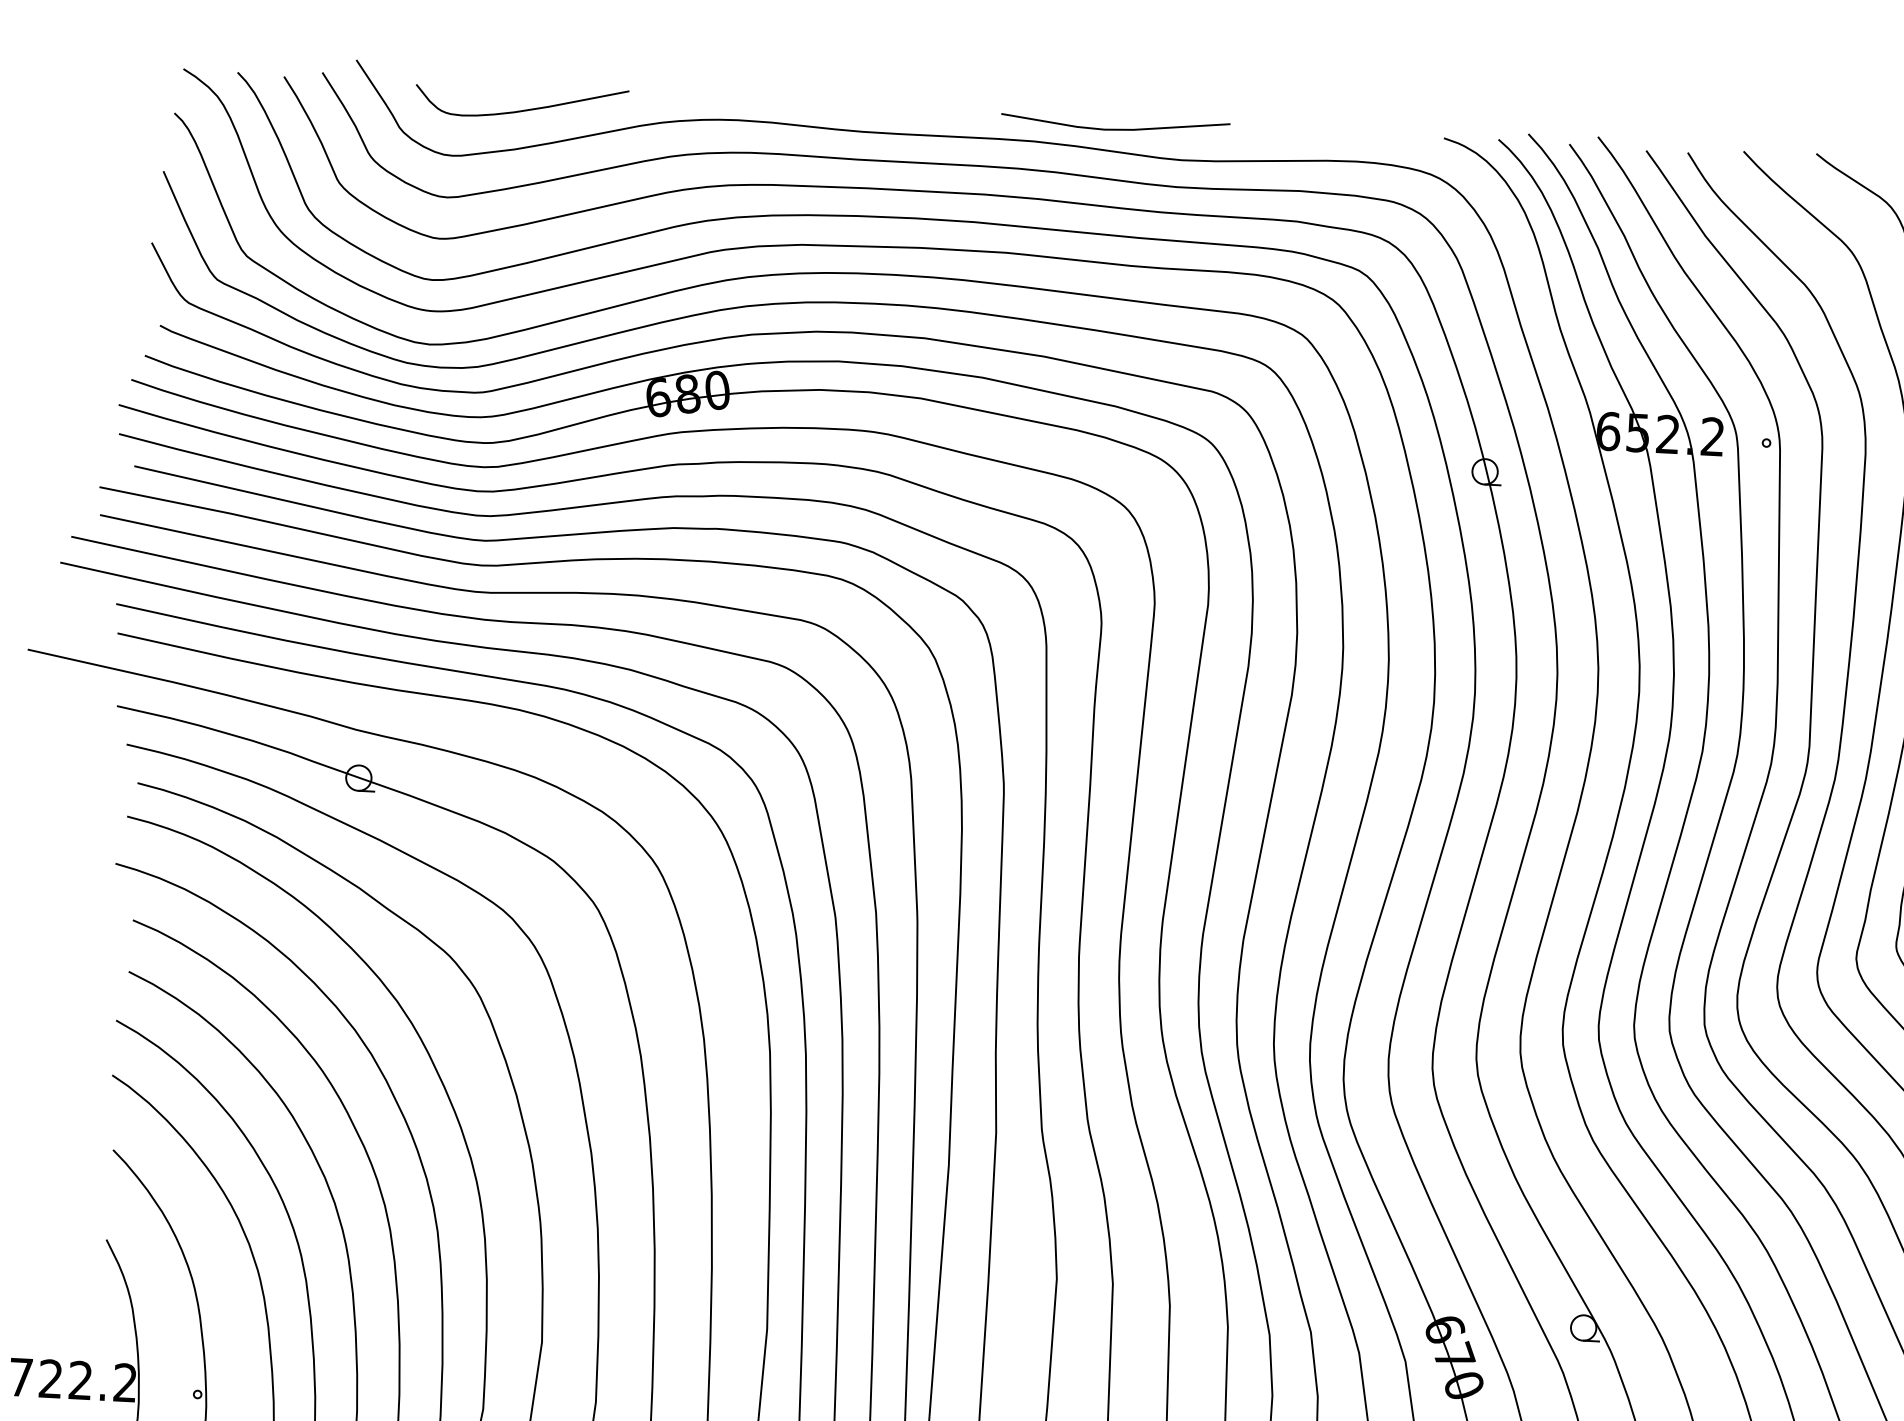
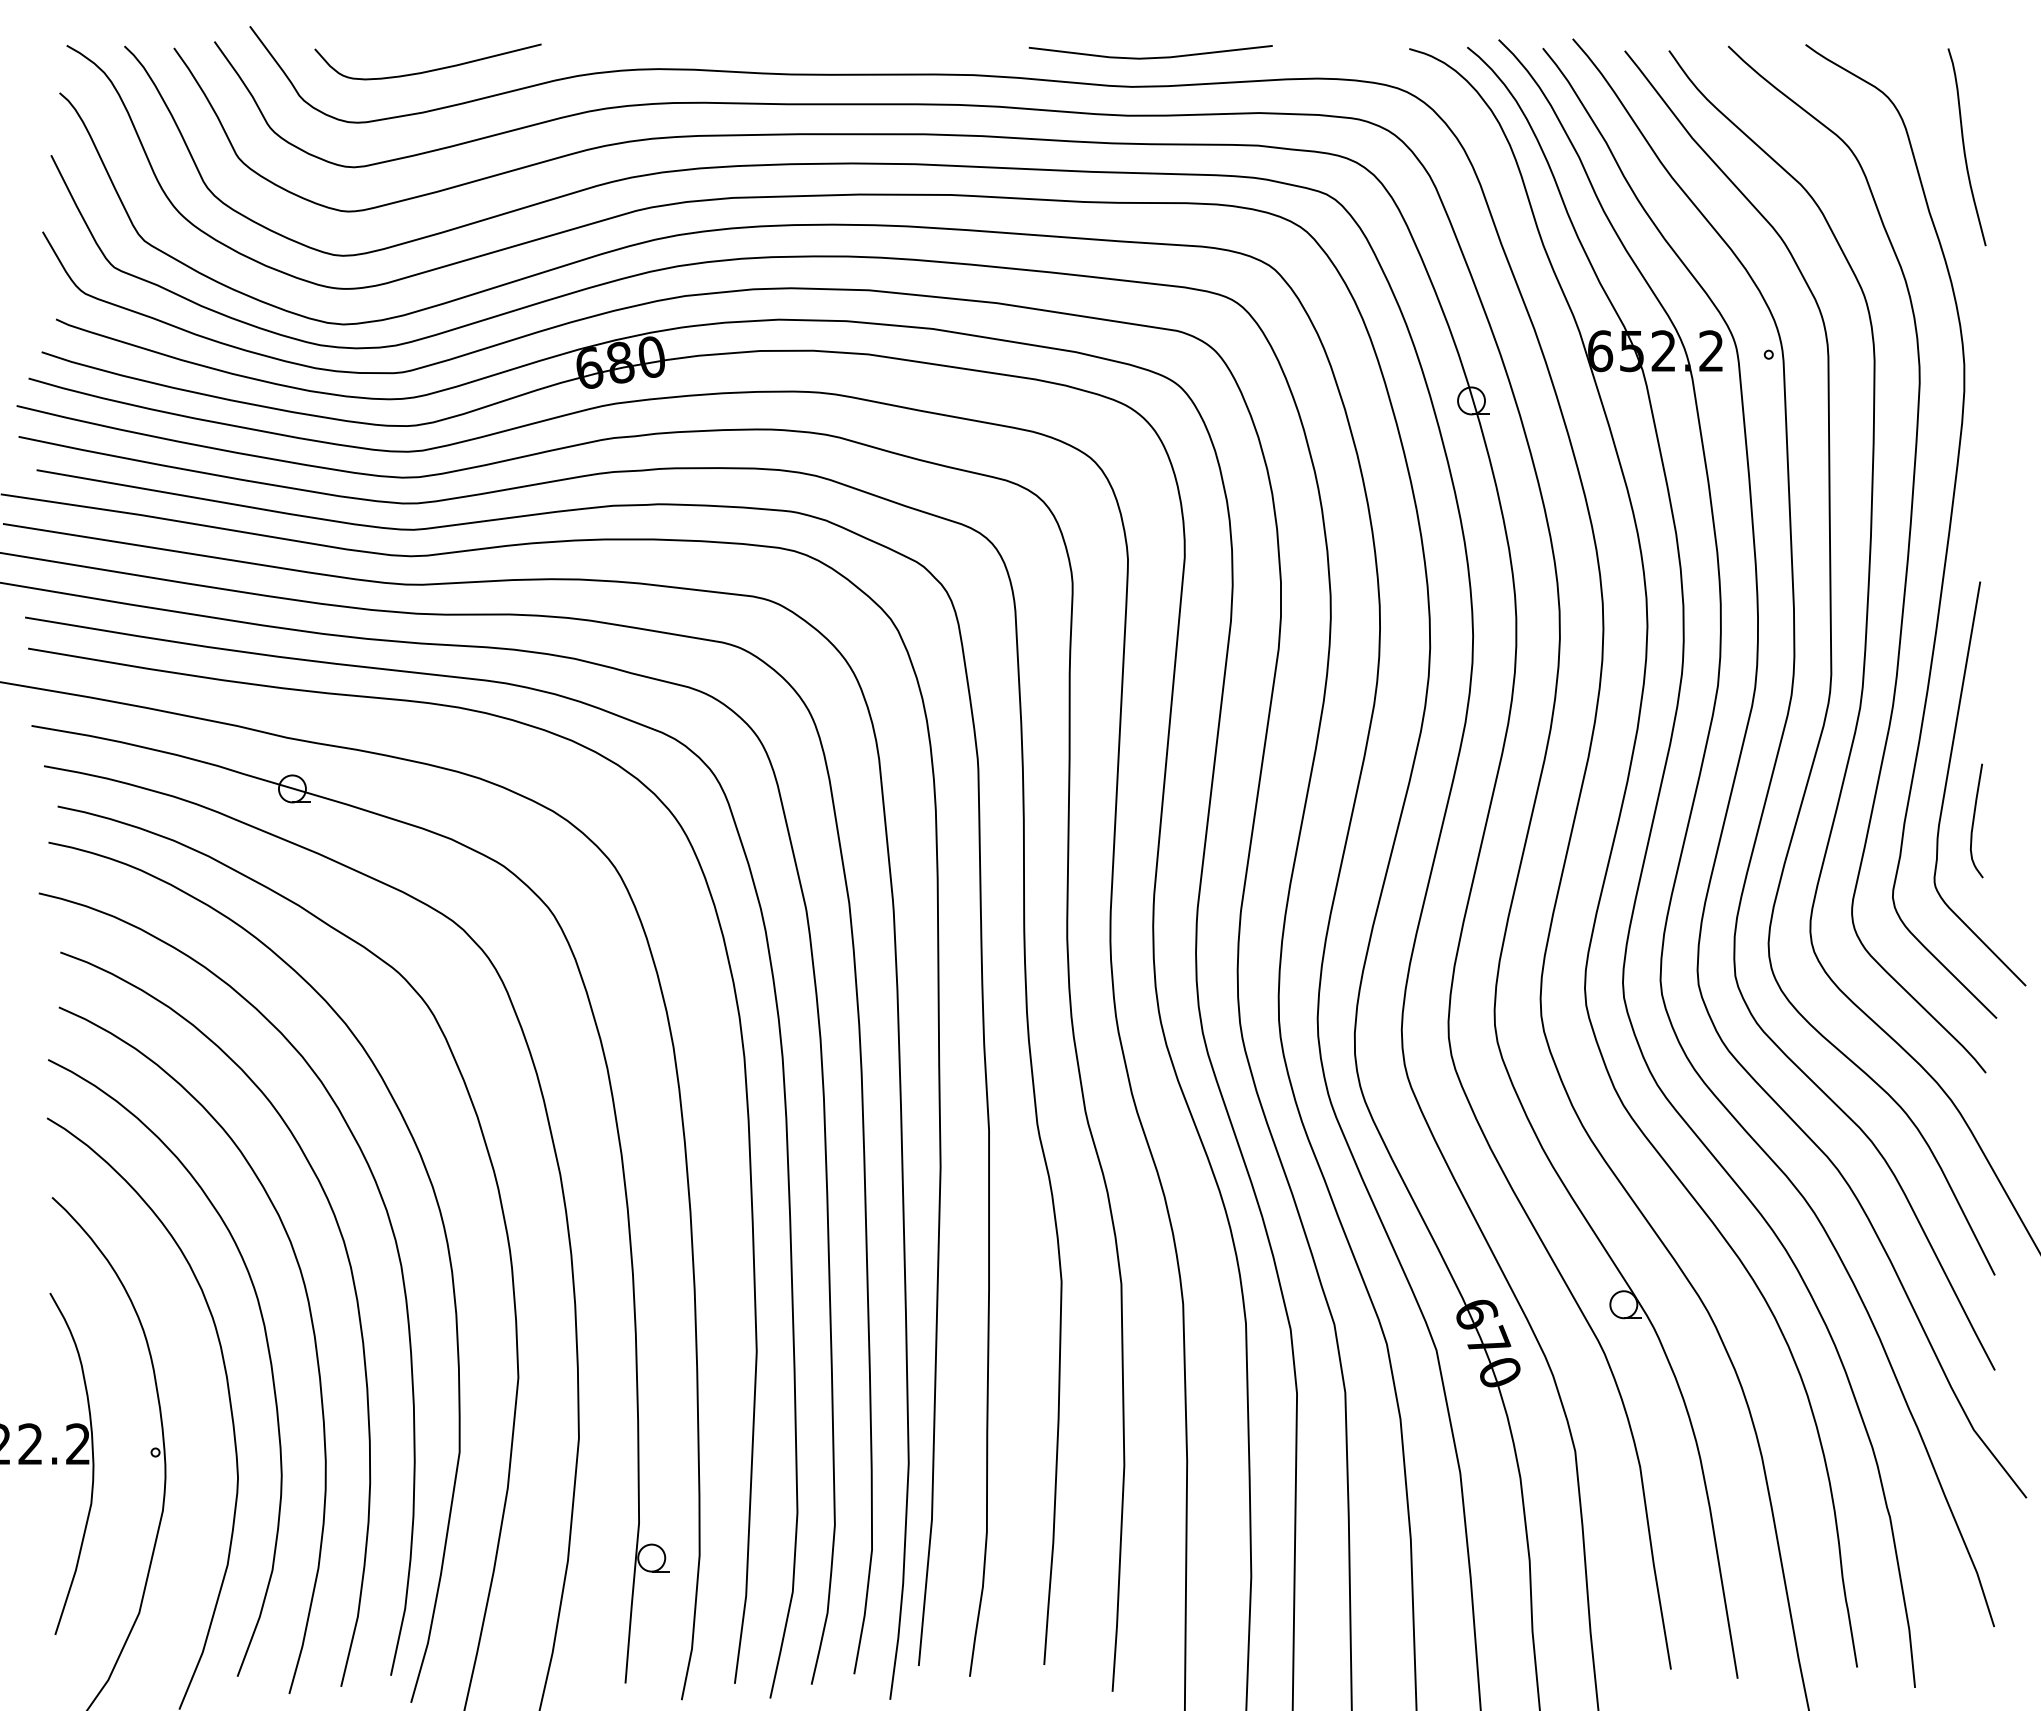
line: (1115, 129) -> (1150, 57), moved

